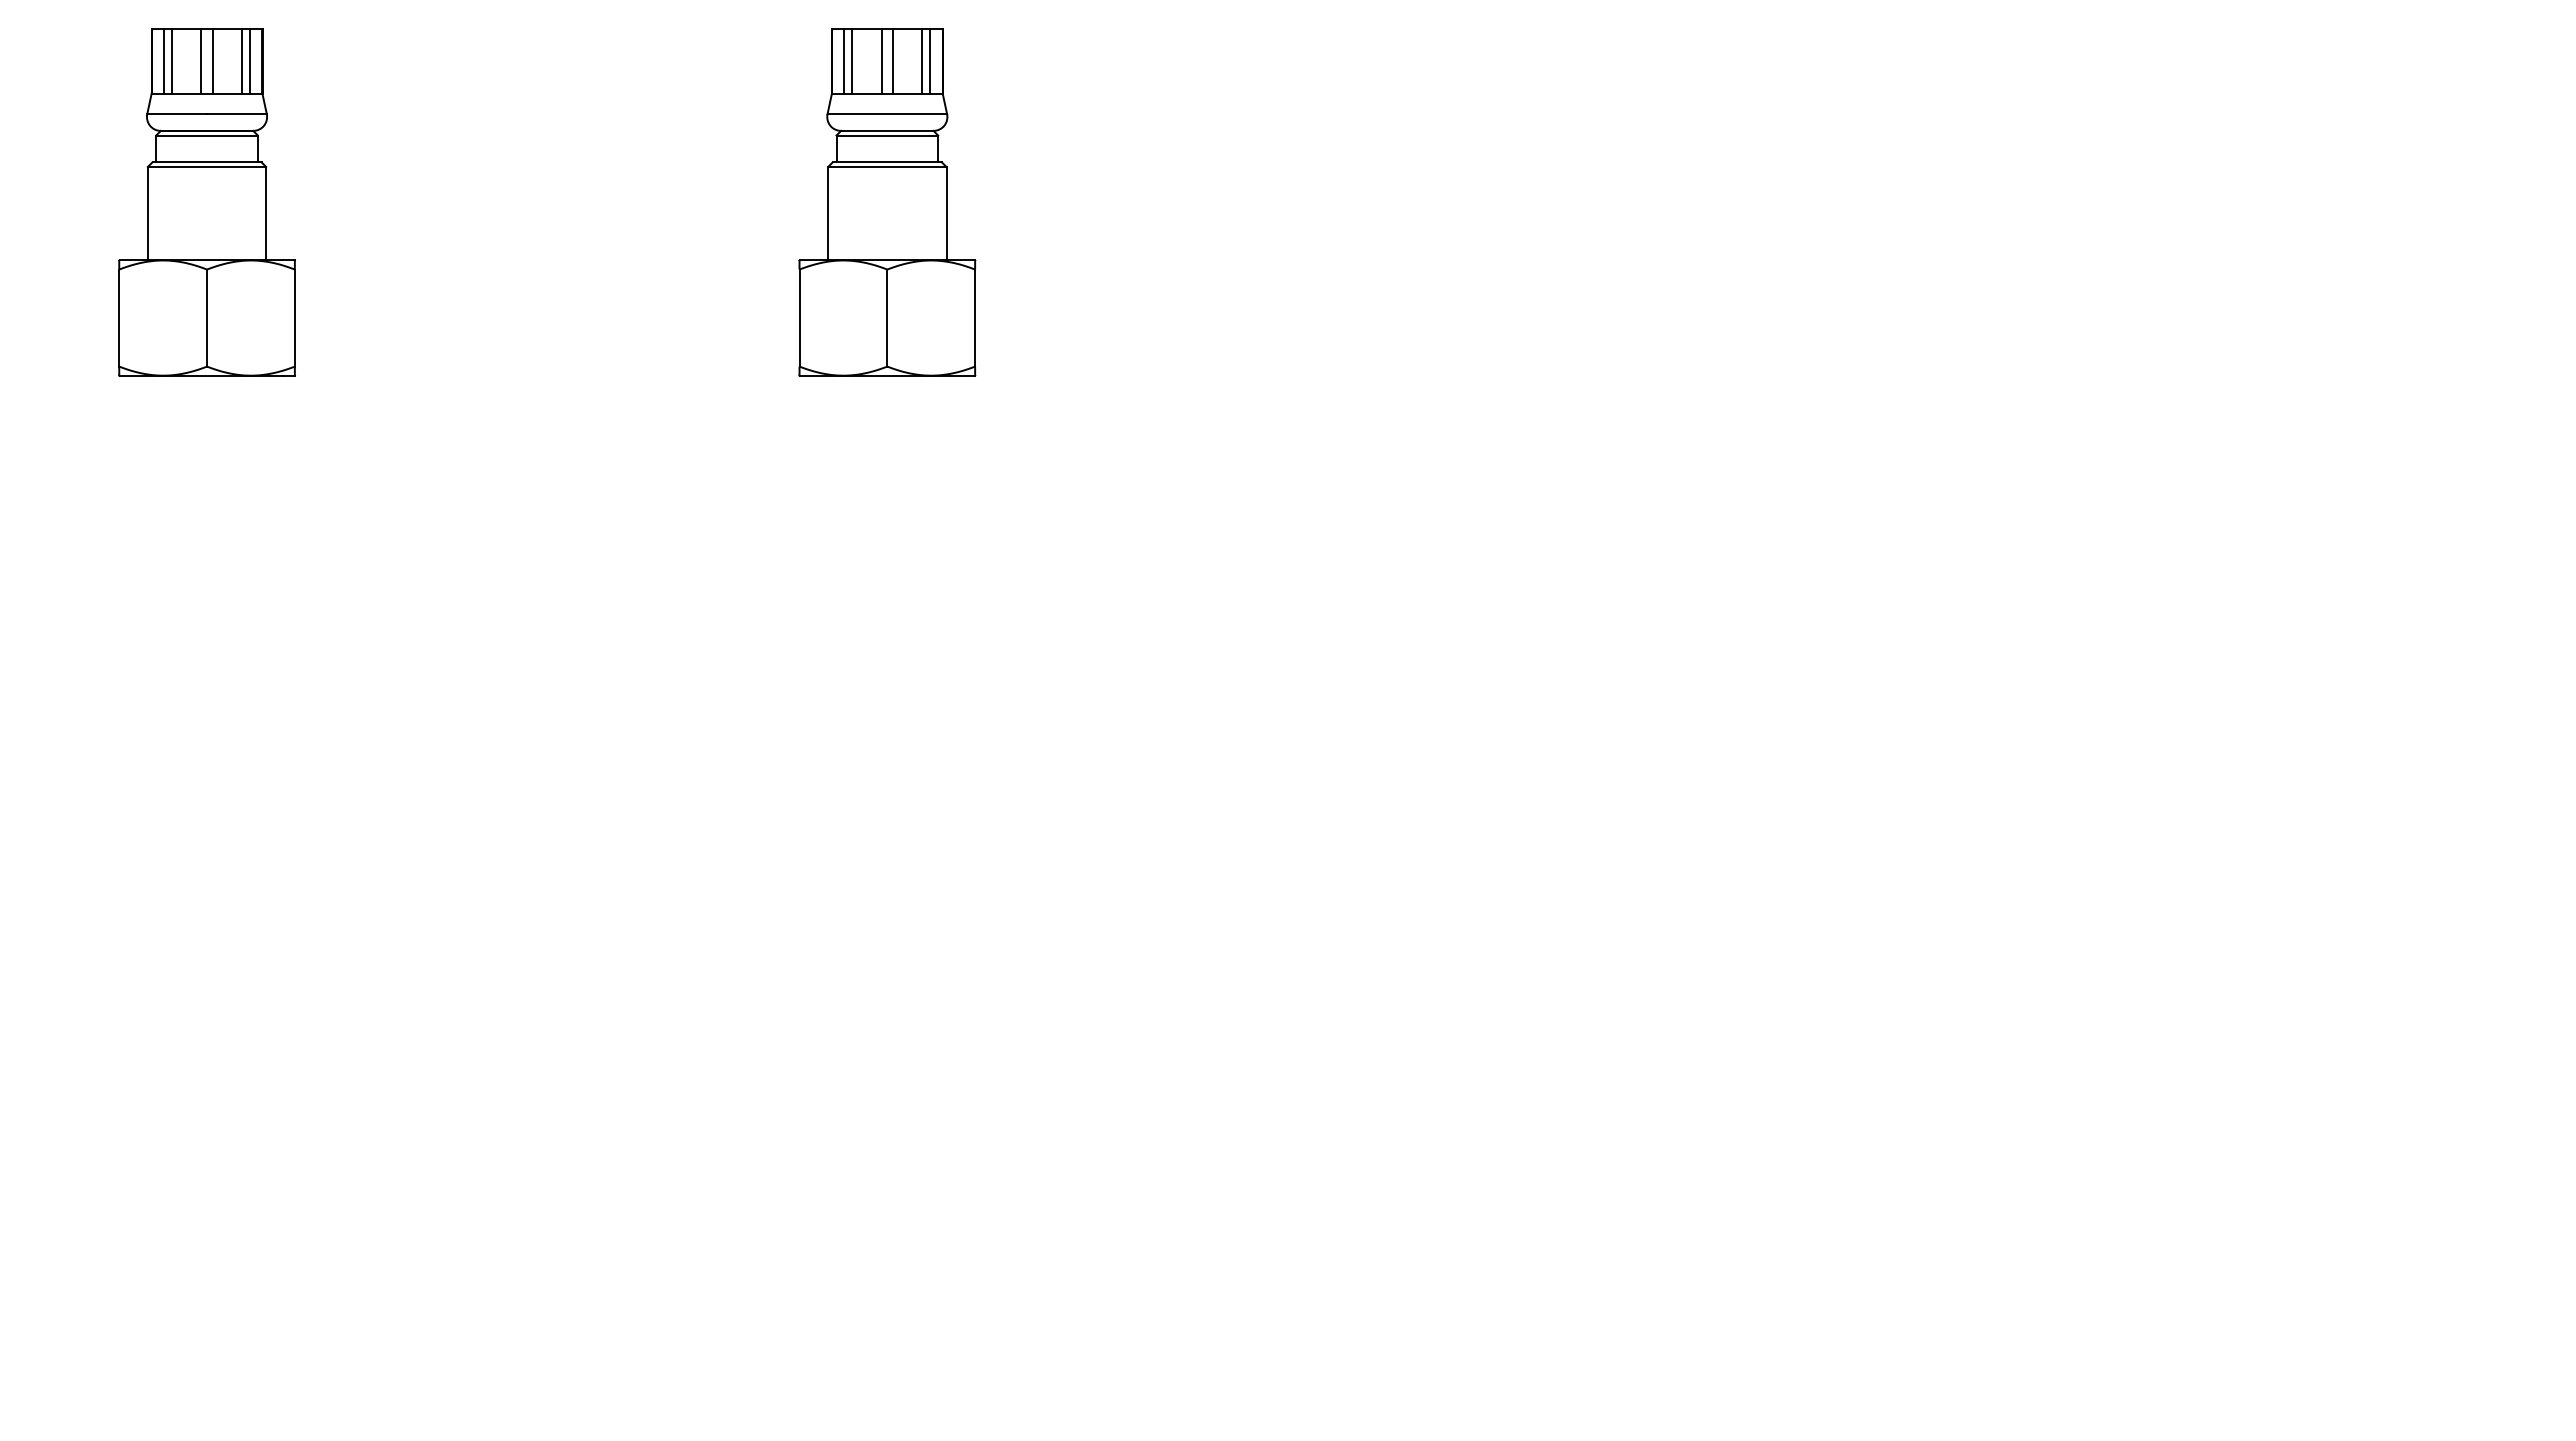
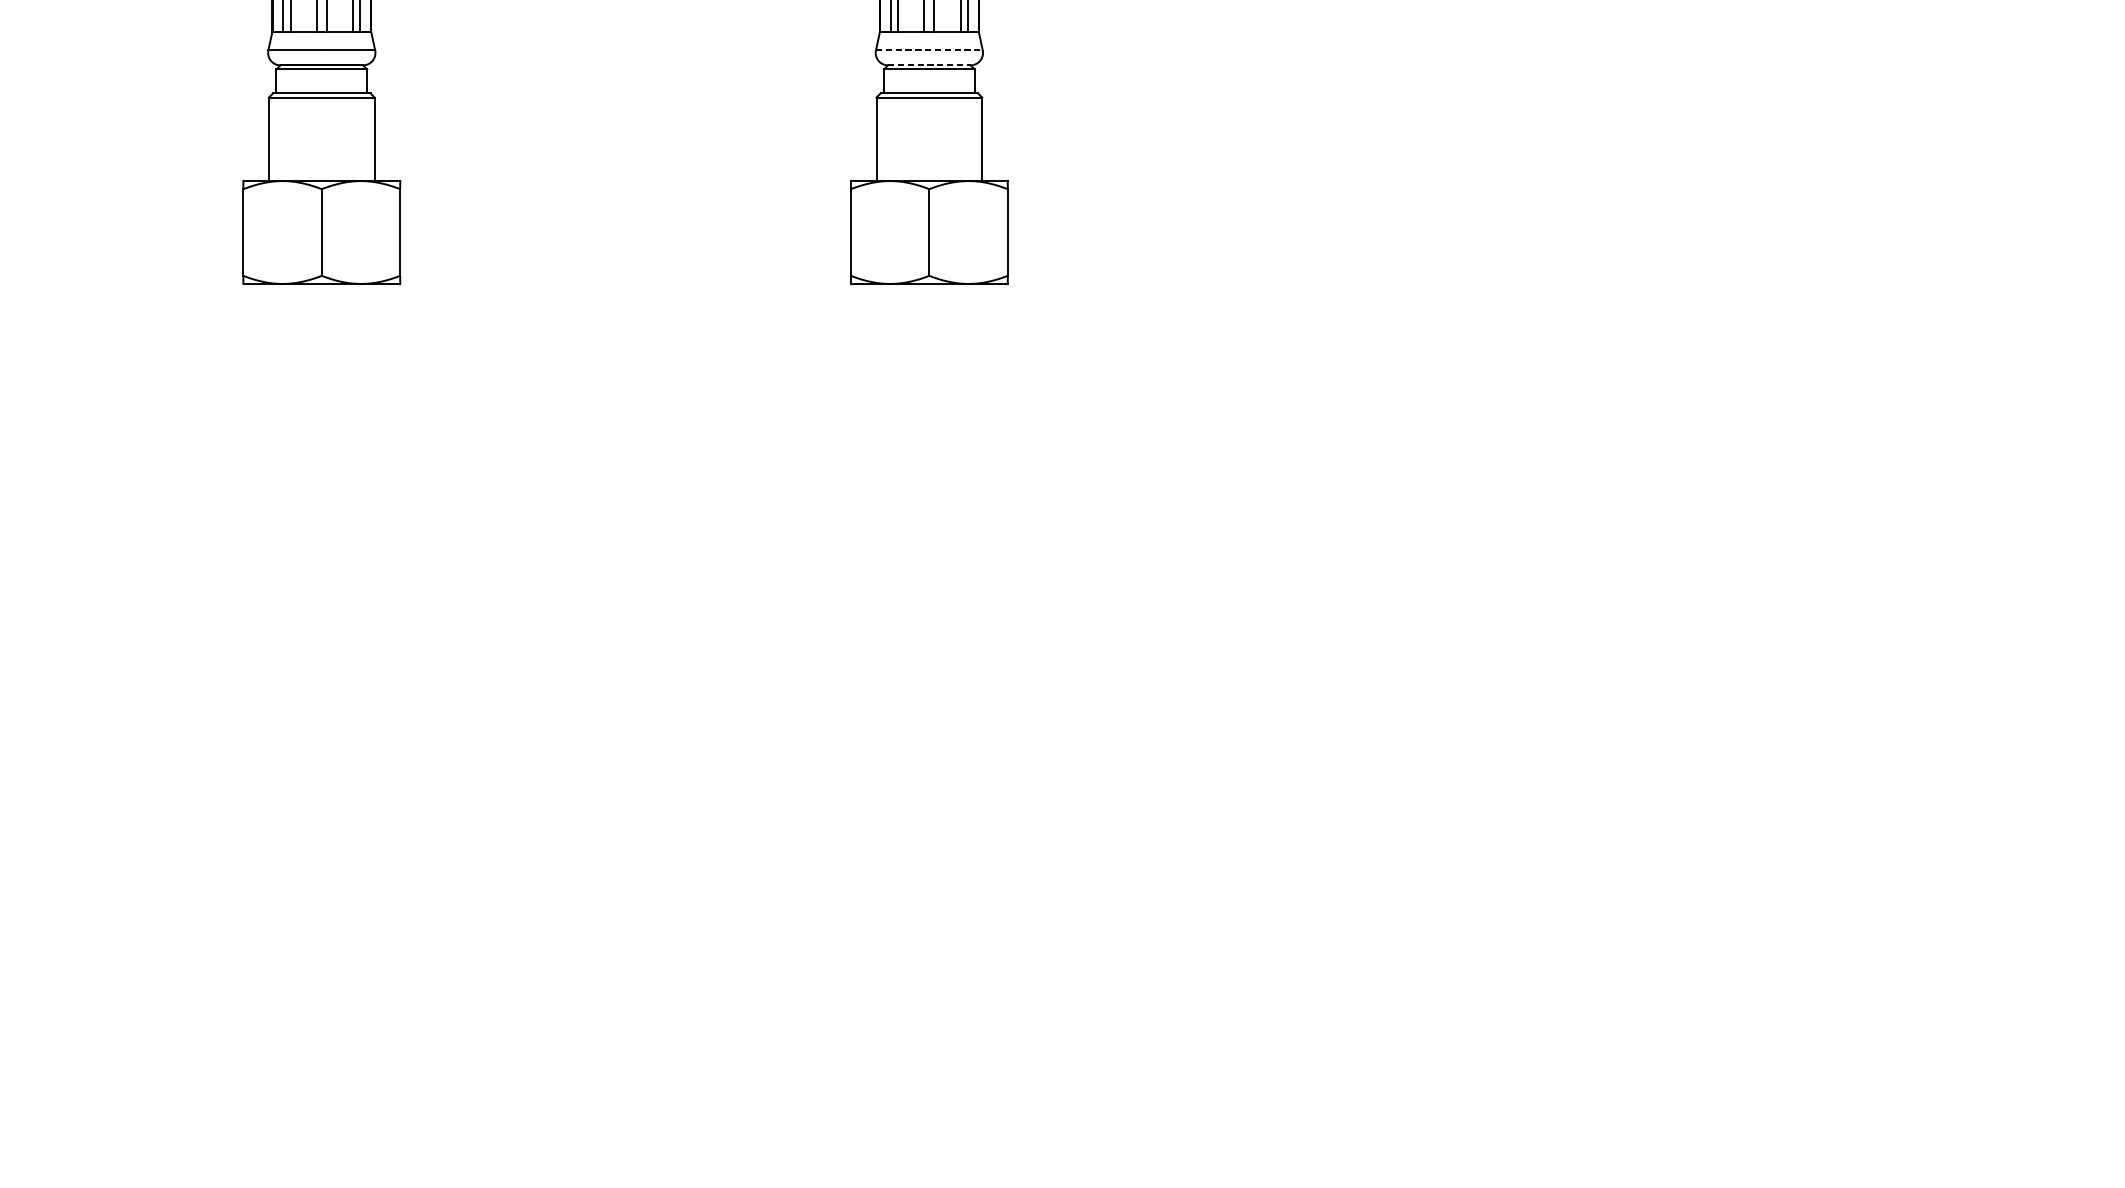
line: (887, 114) -> (929, 50), solid -> dashed
line: (887, 130) -> (929, 64), solid -> dashed

